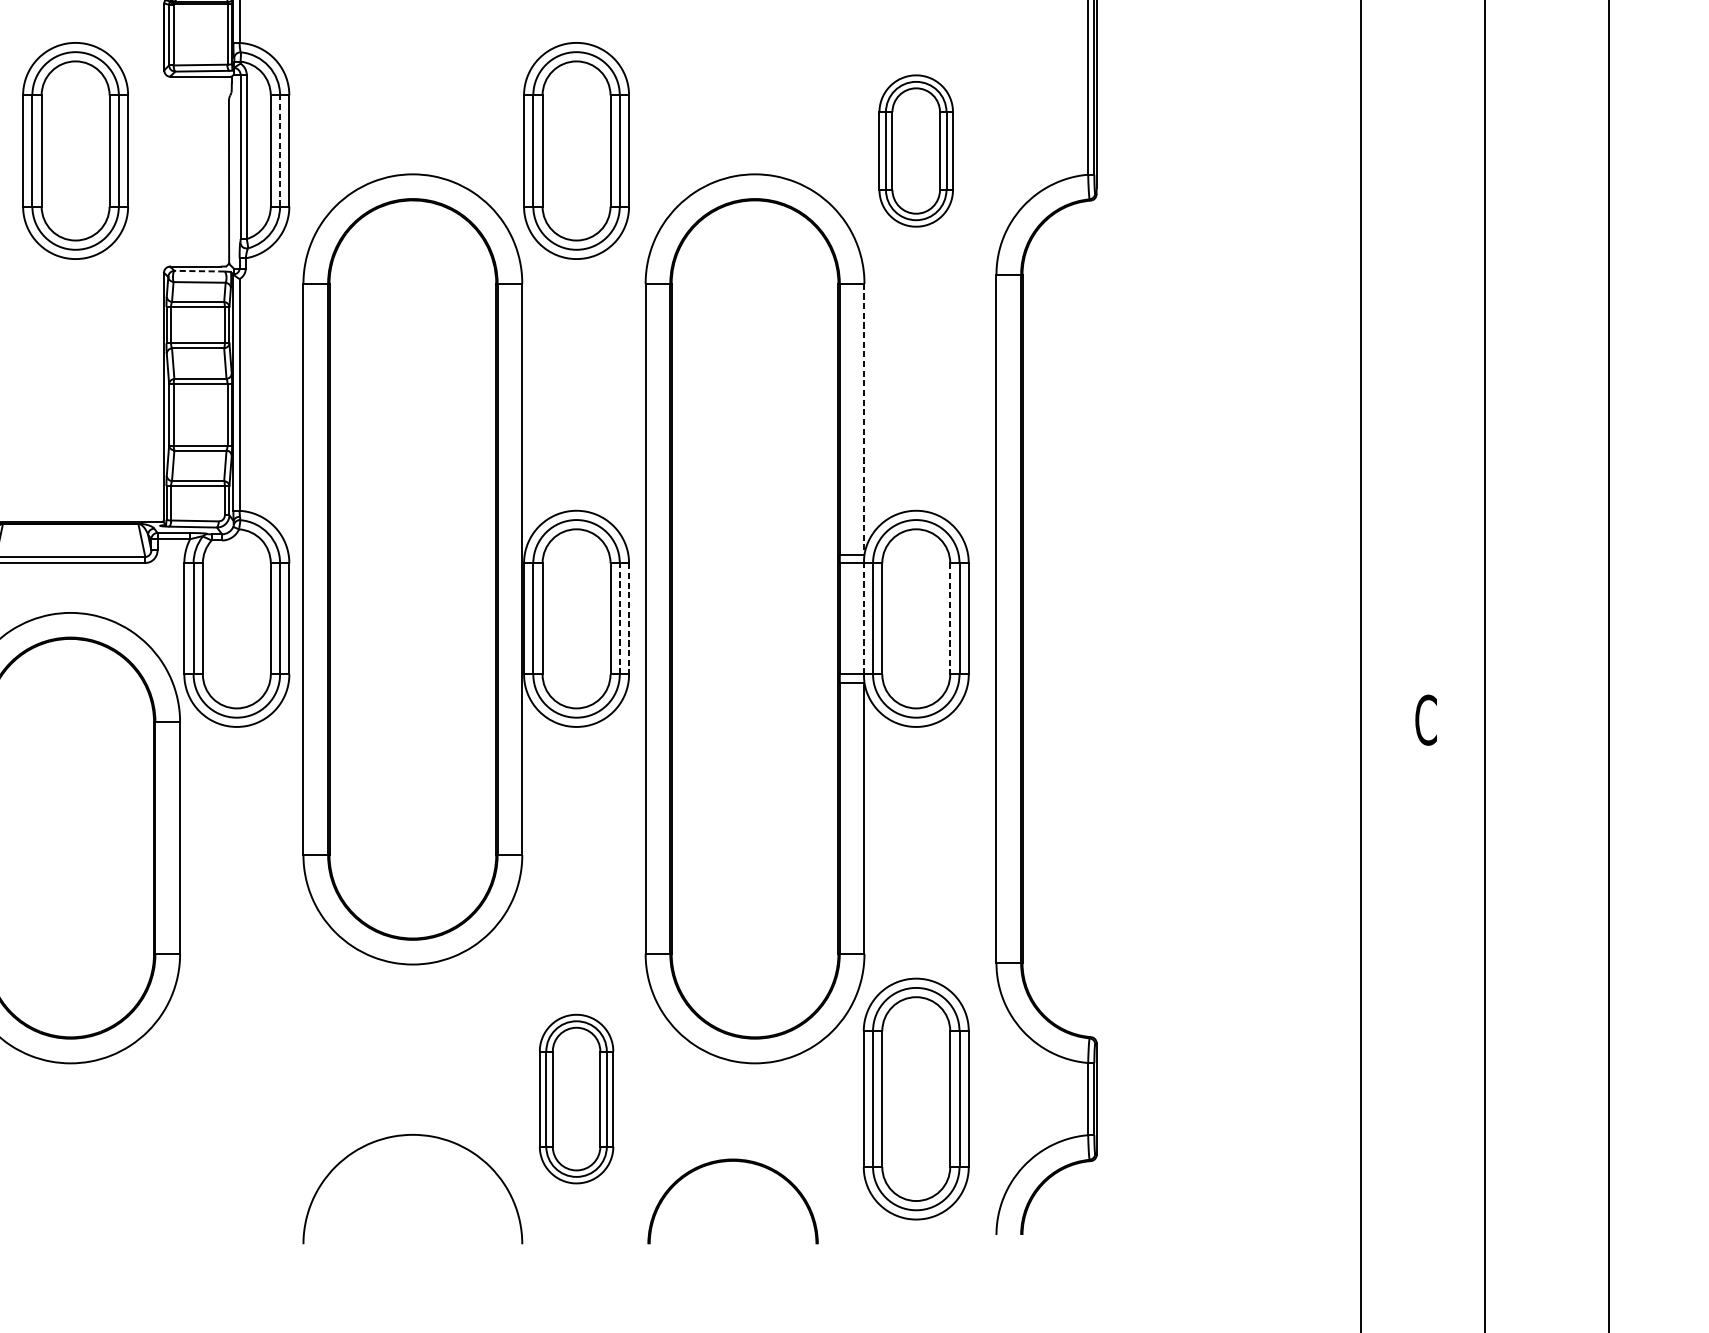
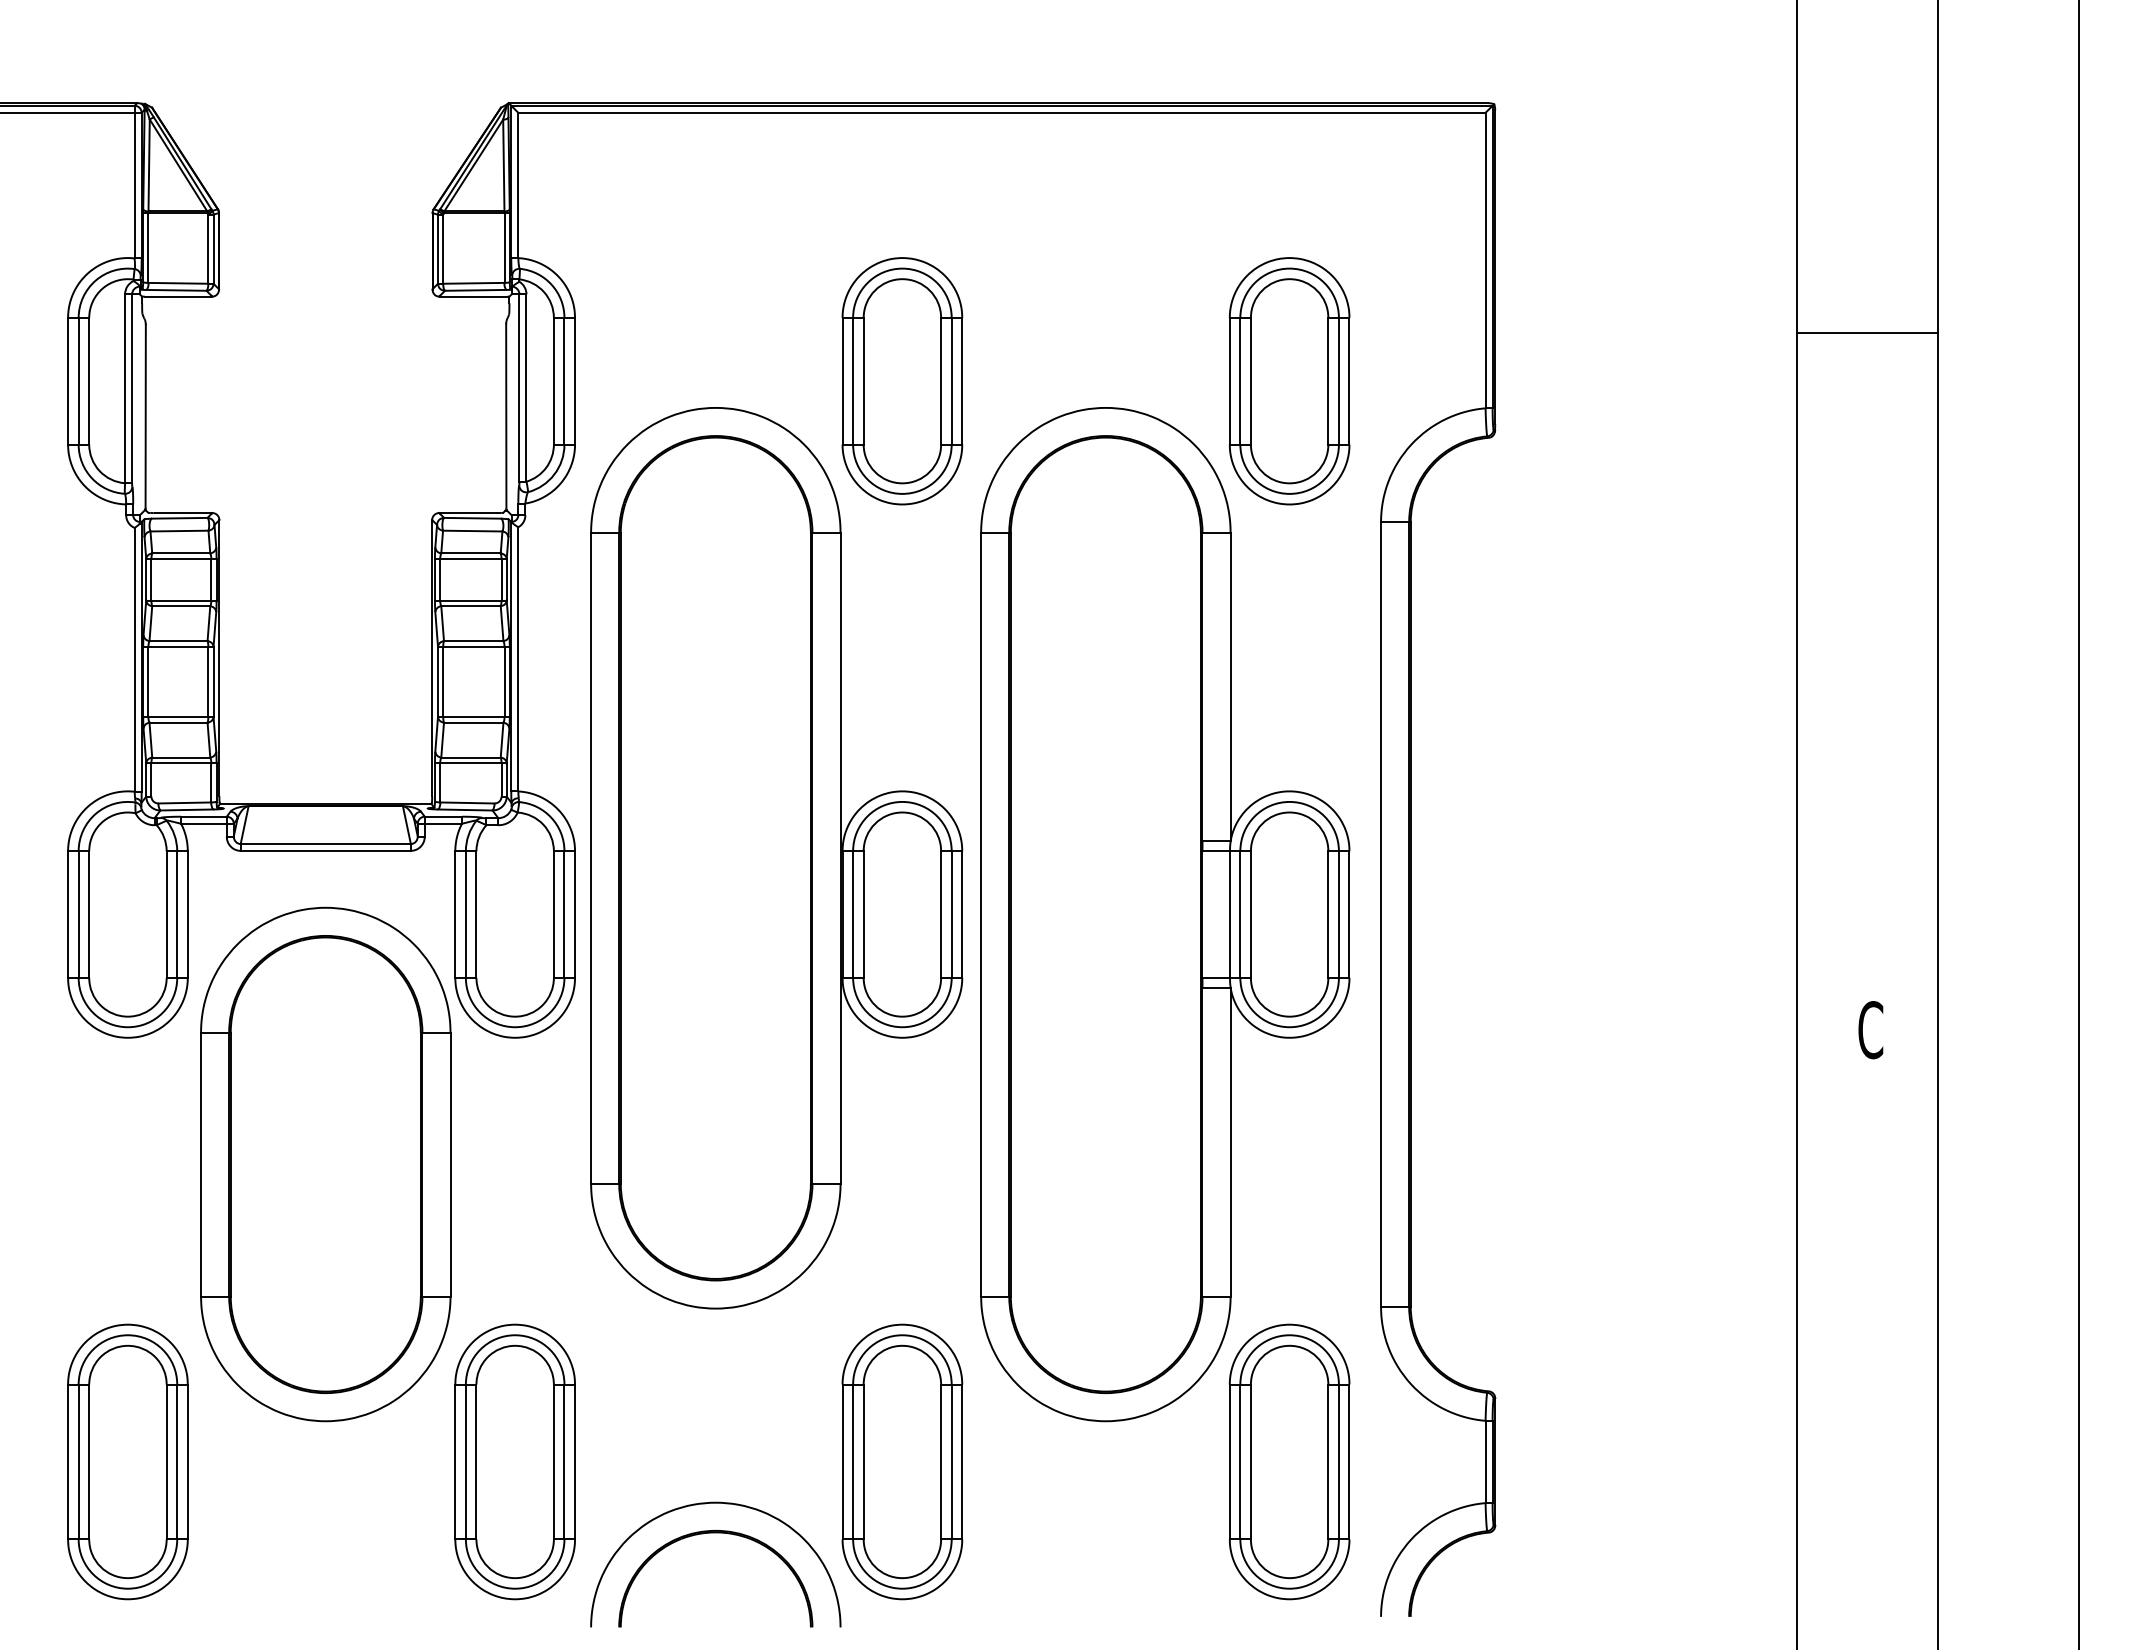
line: (1423, 108) -> (1867, 332), added
line: (280, 150) -> (564, 380), dashed -> solid
part: (75, 151) -> (331, 381), removed
part: (916, 151) -> (1289, 381), size x1.43
line: (199, 271) -> (472, 518), dashed -> solid
line: (864, 419) -> (1230, 687), dashed -> solid
line: (619, 618) -> (951, 914), dashed -> solid
line: (864, 618) -> (1230, 914), dashed -> solid
line: (629, 619) -> (962, 915), dashed -> solid
line: (950, 619) -> (1328, 915), dashed -> solid
part: (236, 1098) -> (514, 1461), added
part: (576, 1098) -> (902, 1461), size x1.43
part: (732, 1161) -> (715, 1533), moved

